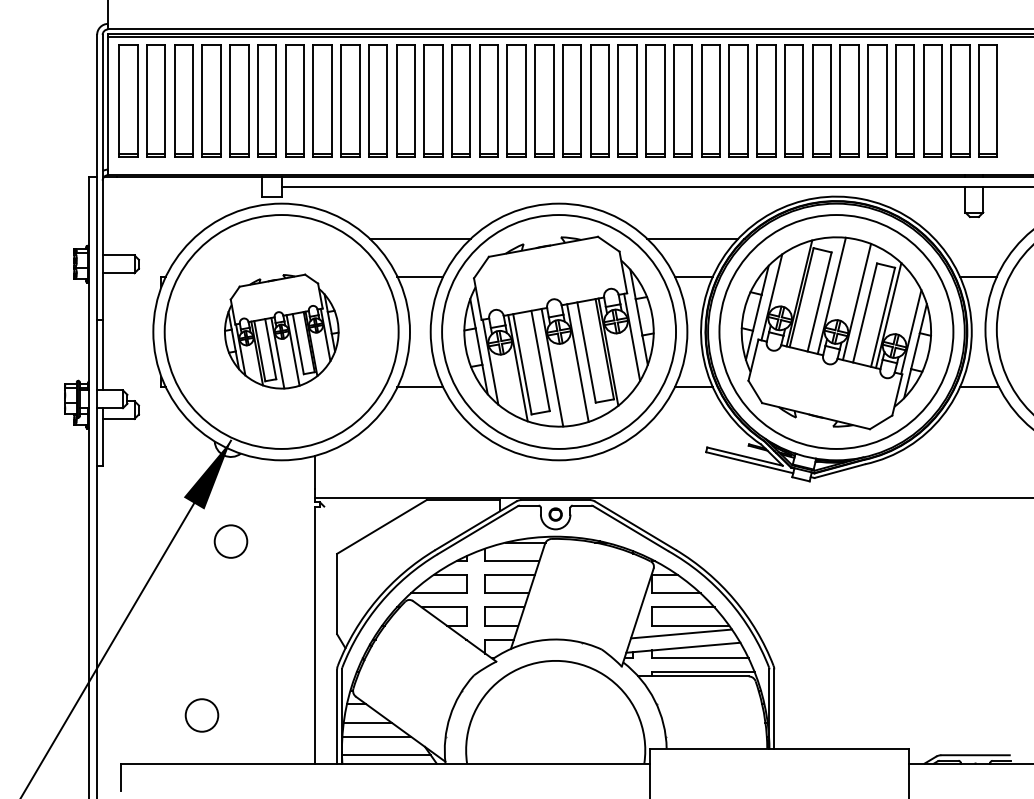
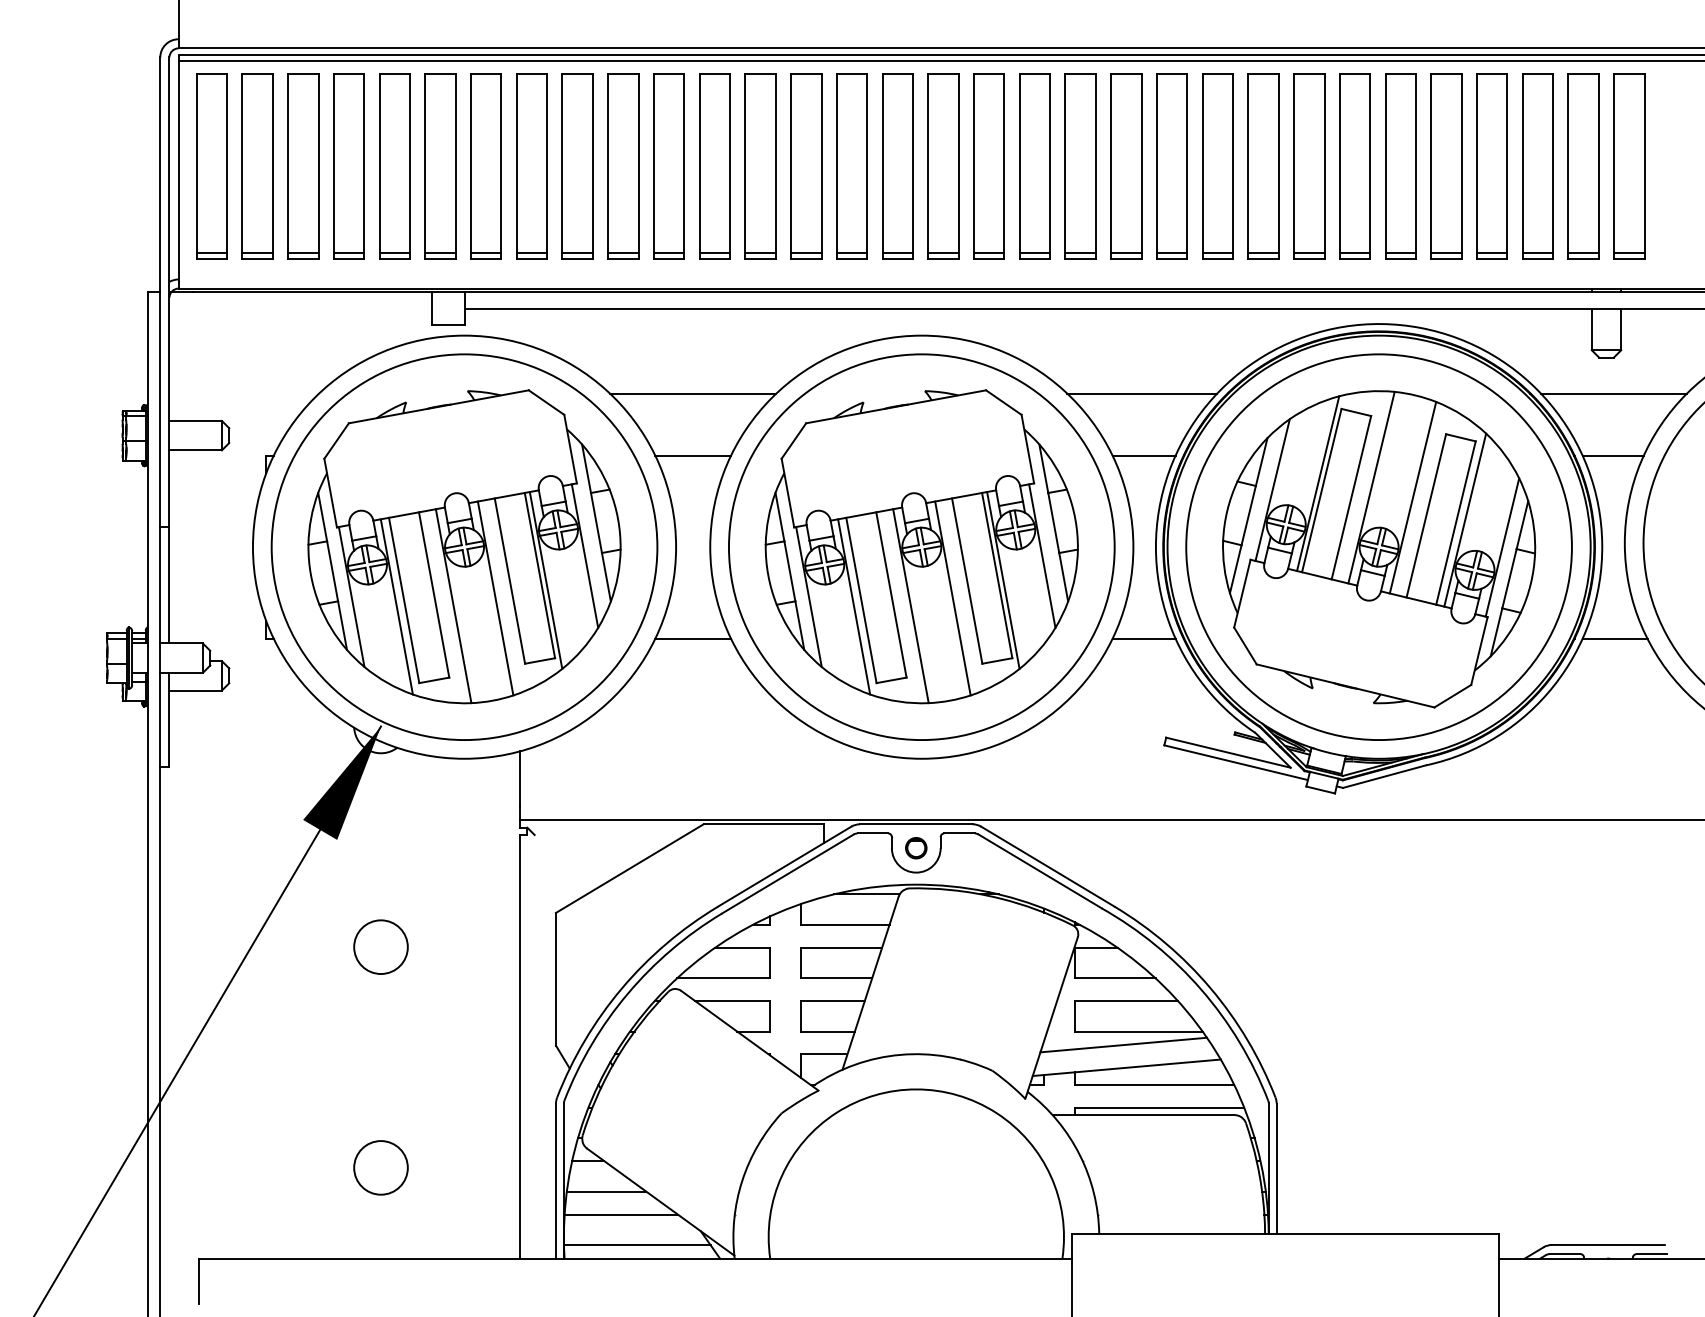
line: (978, 238) -> (1613, 393), added
part: (281, 331) -> (464, 546), size x1.67
circle: (230, 541) -> (380, 947), moved
circle: (201, 715) -> (380, 1167), moved

